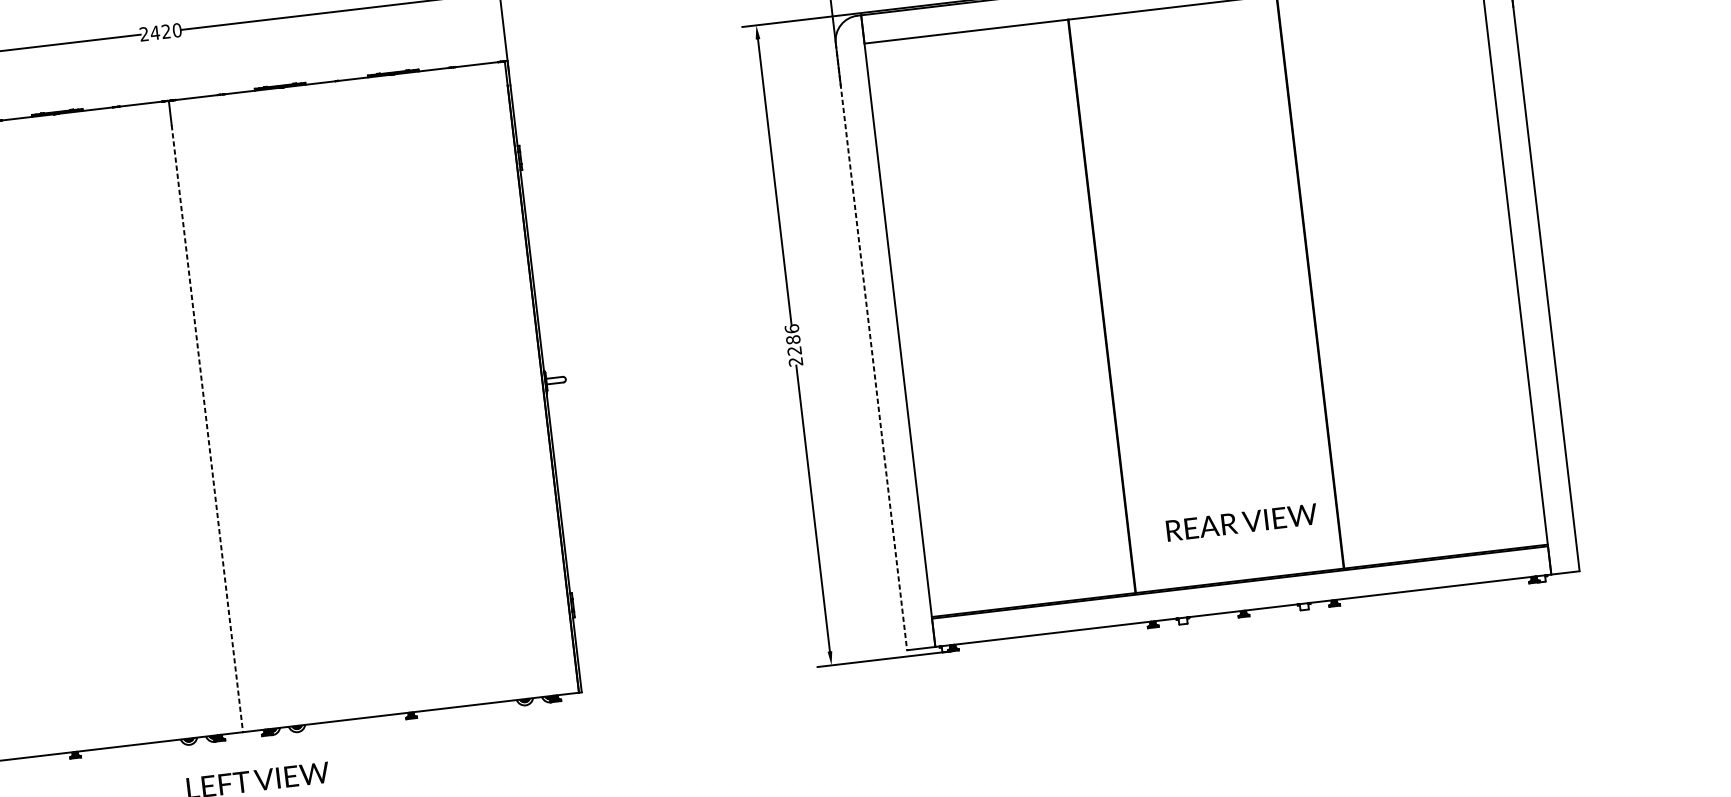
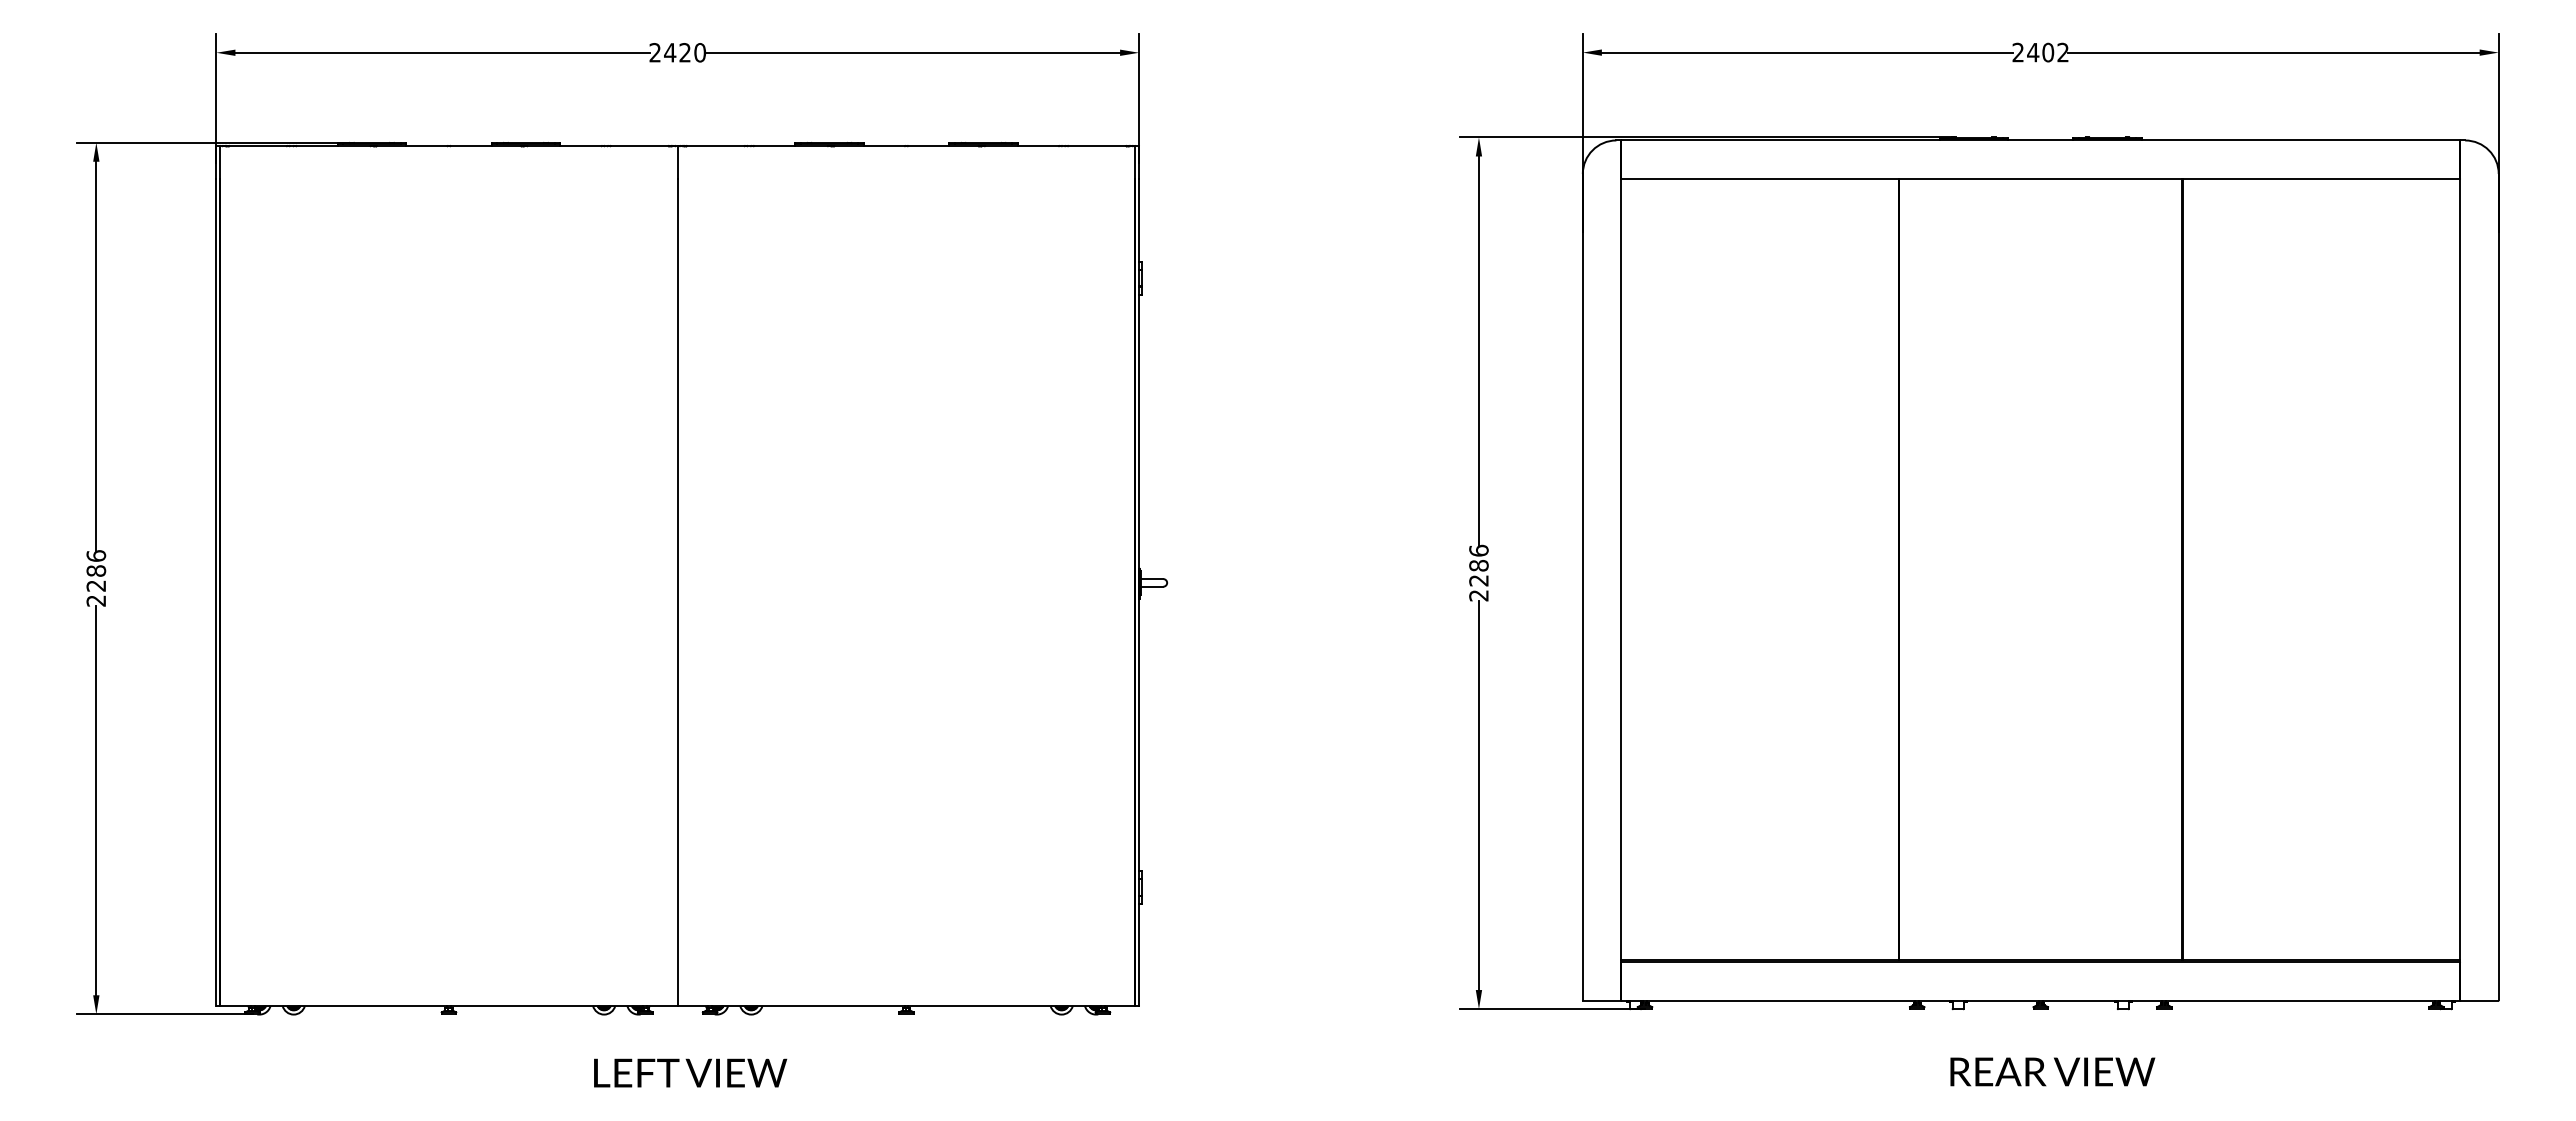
line: (871, 346) -> (1582, 587), dashed -> solid
line: (207, 429) -> (677, 593), dashed -> solid
text: (1241, 522) -> (2052, 1071), moved

